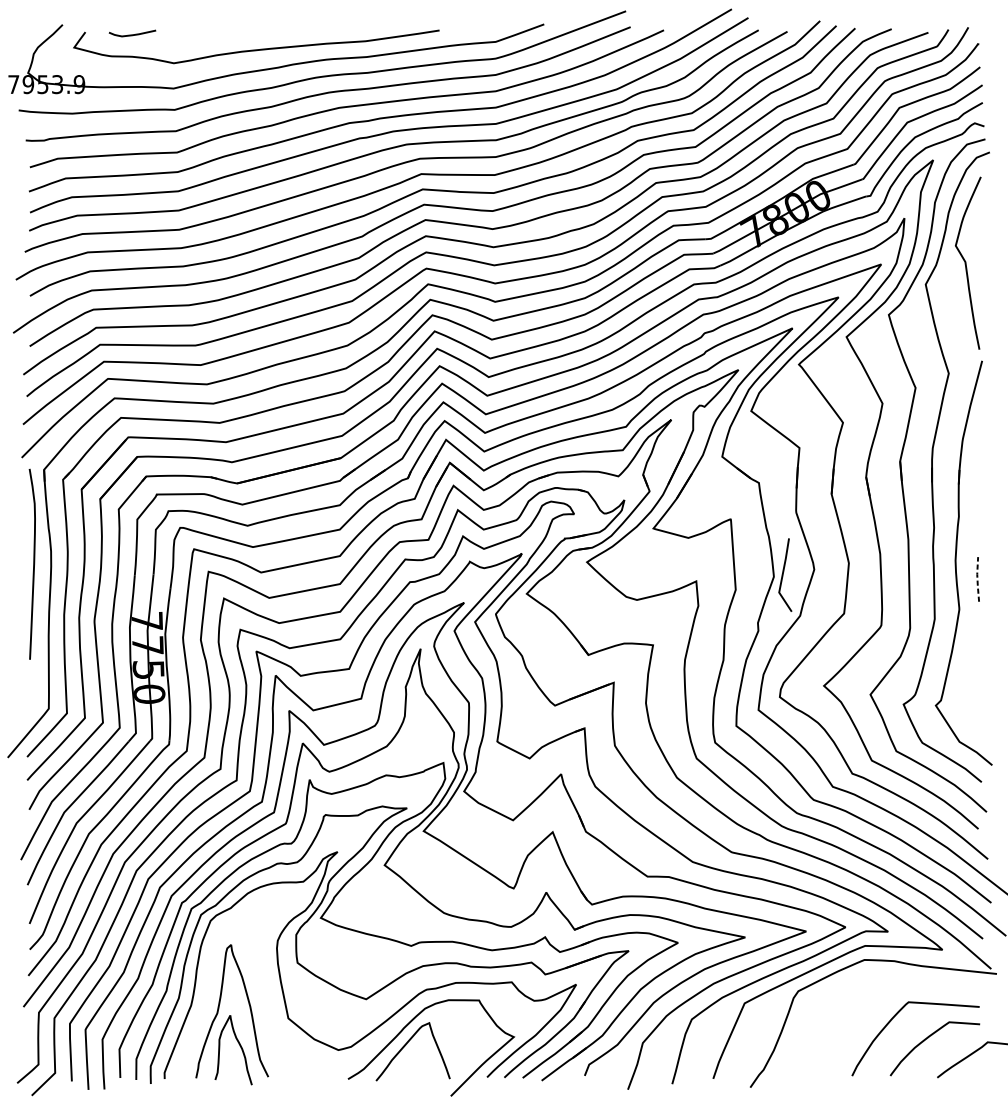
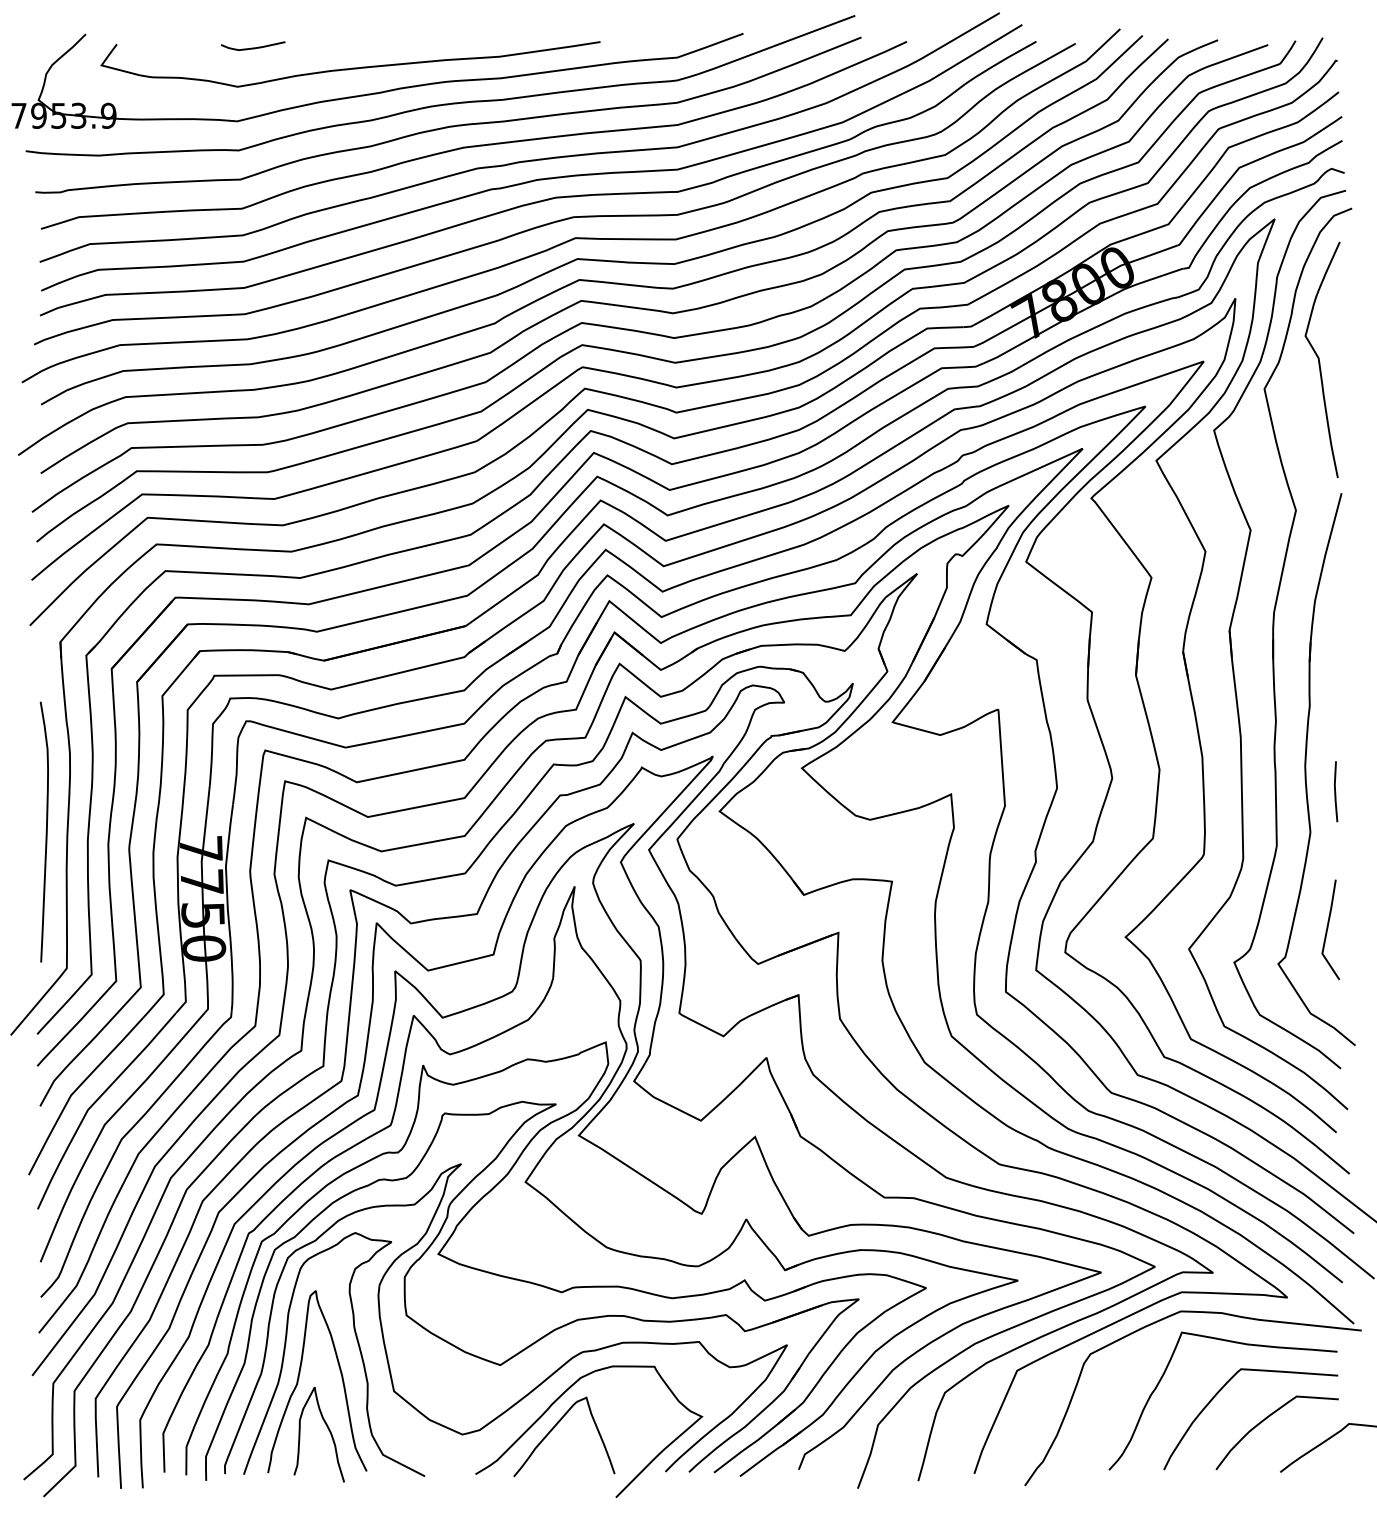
curve: (132, 34) -> (252, 47), moved
curve: (33, 563) -> (45, 831), moved
line: (783, 574) -> (1328, 928), moved
line: (977, 579) -> (1335, 791), dashed -> solid
curve: (904, 983) -> (1235, 1343), added
curve: (262, 986) -> (358, 1347), added

